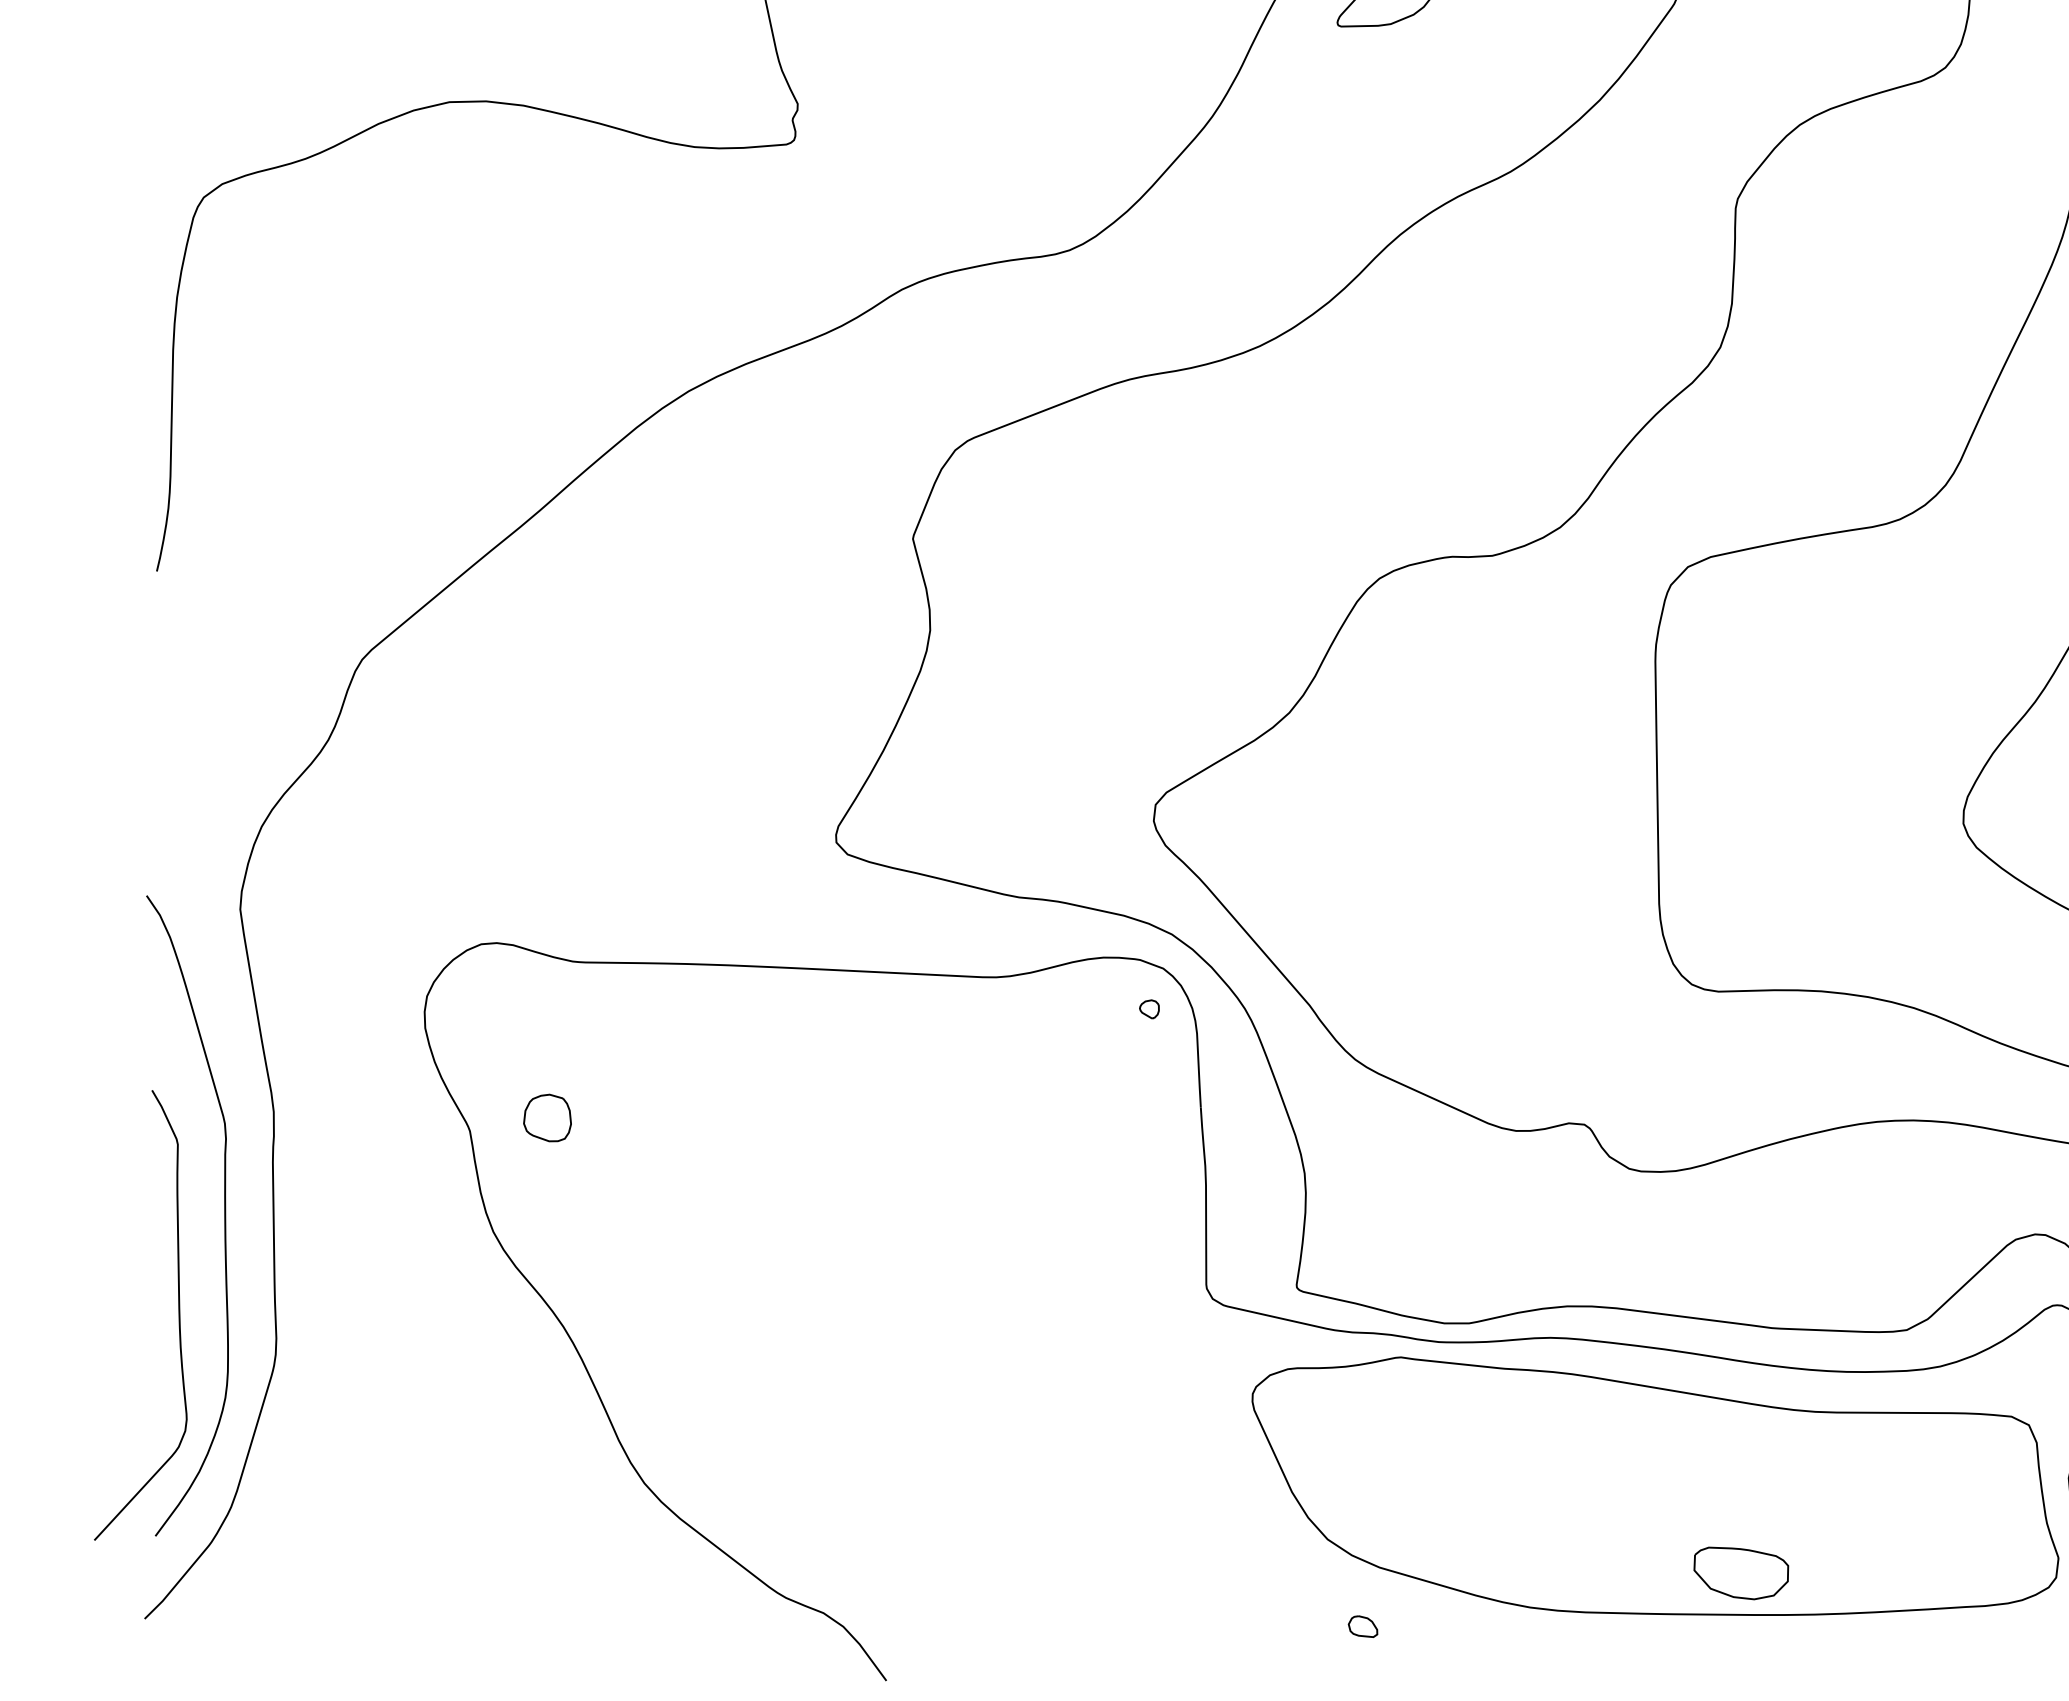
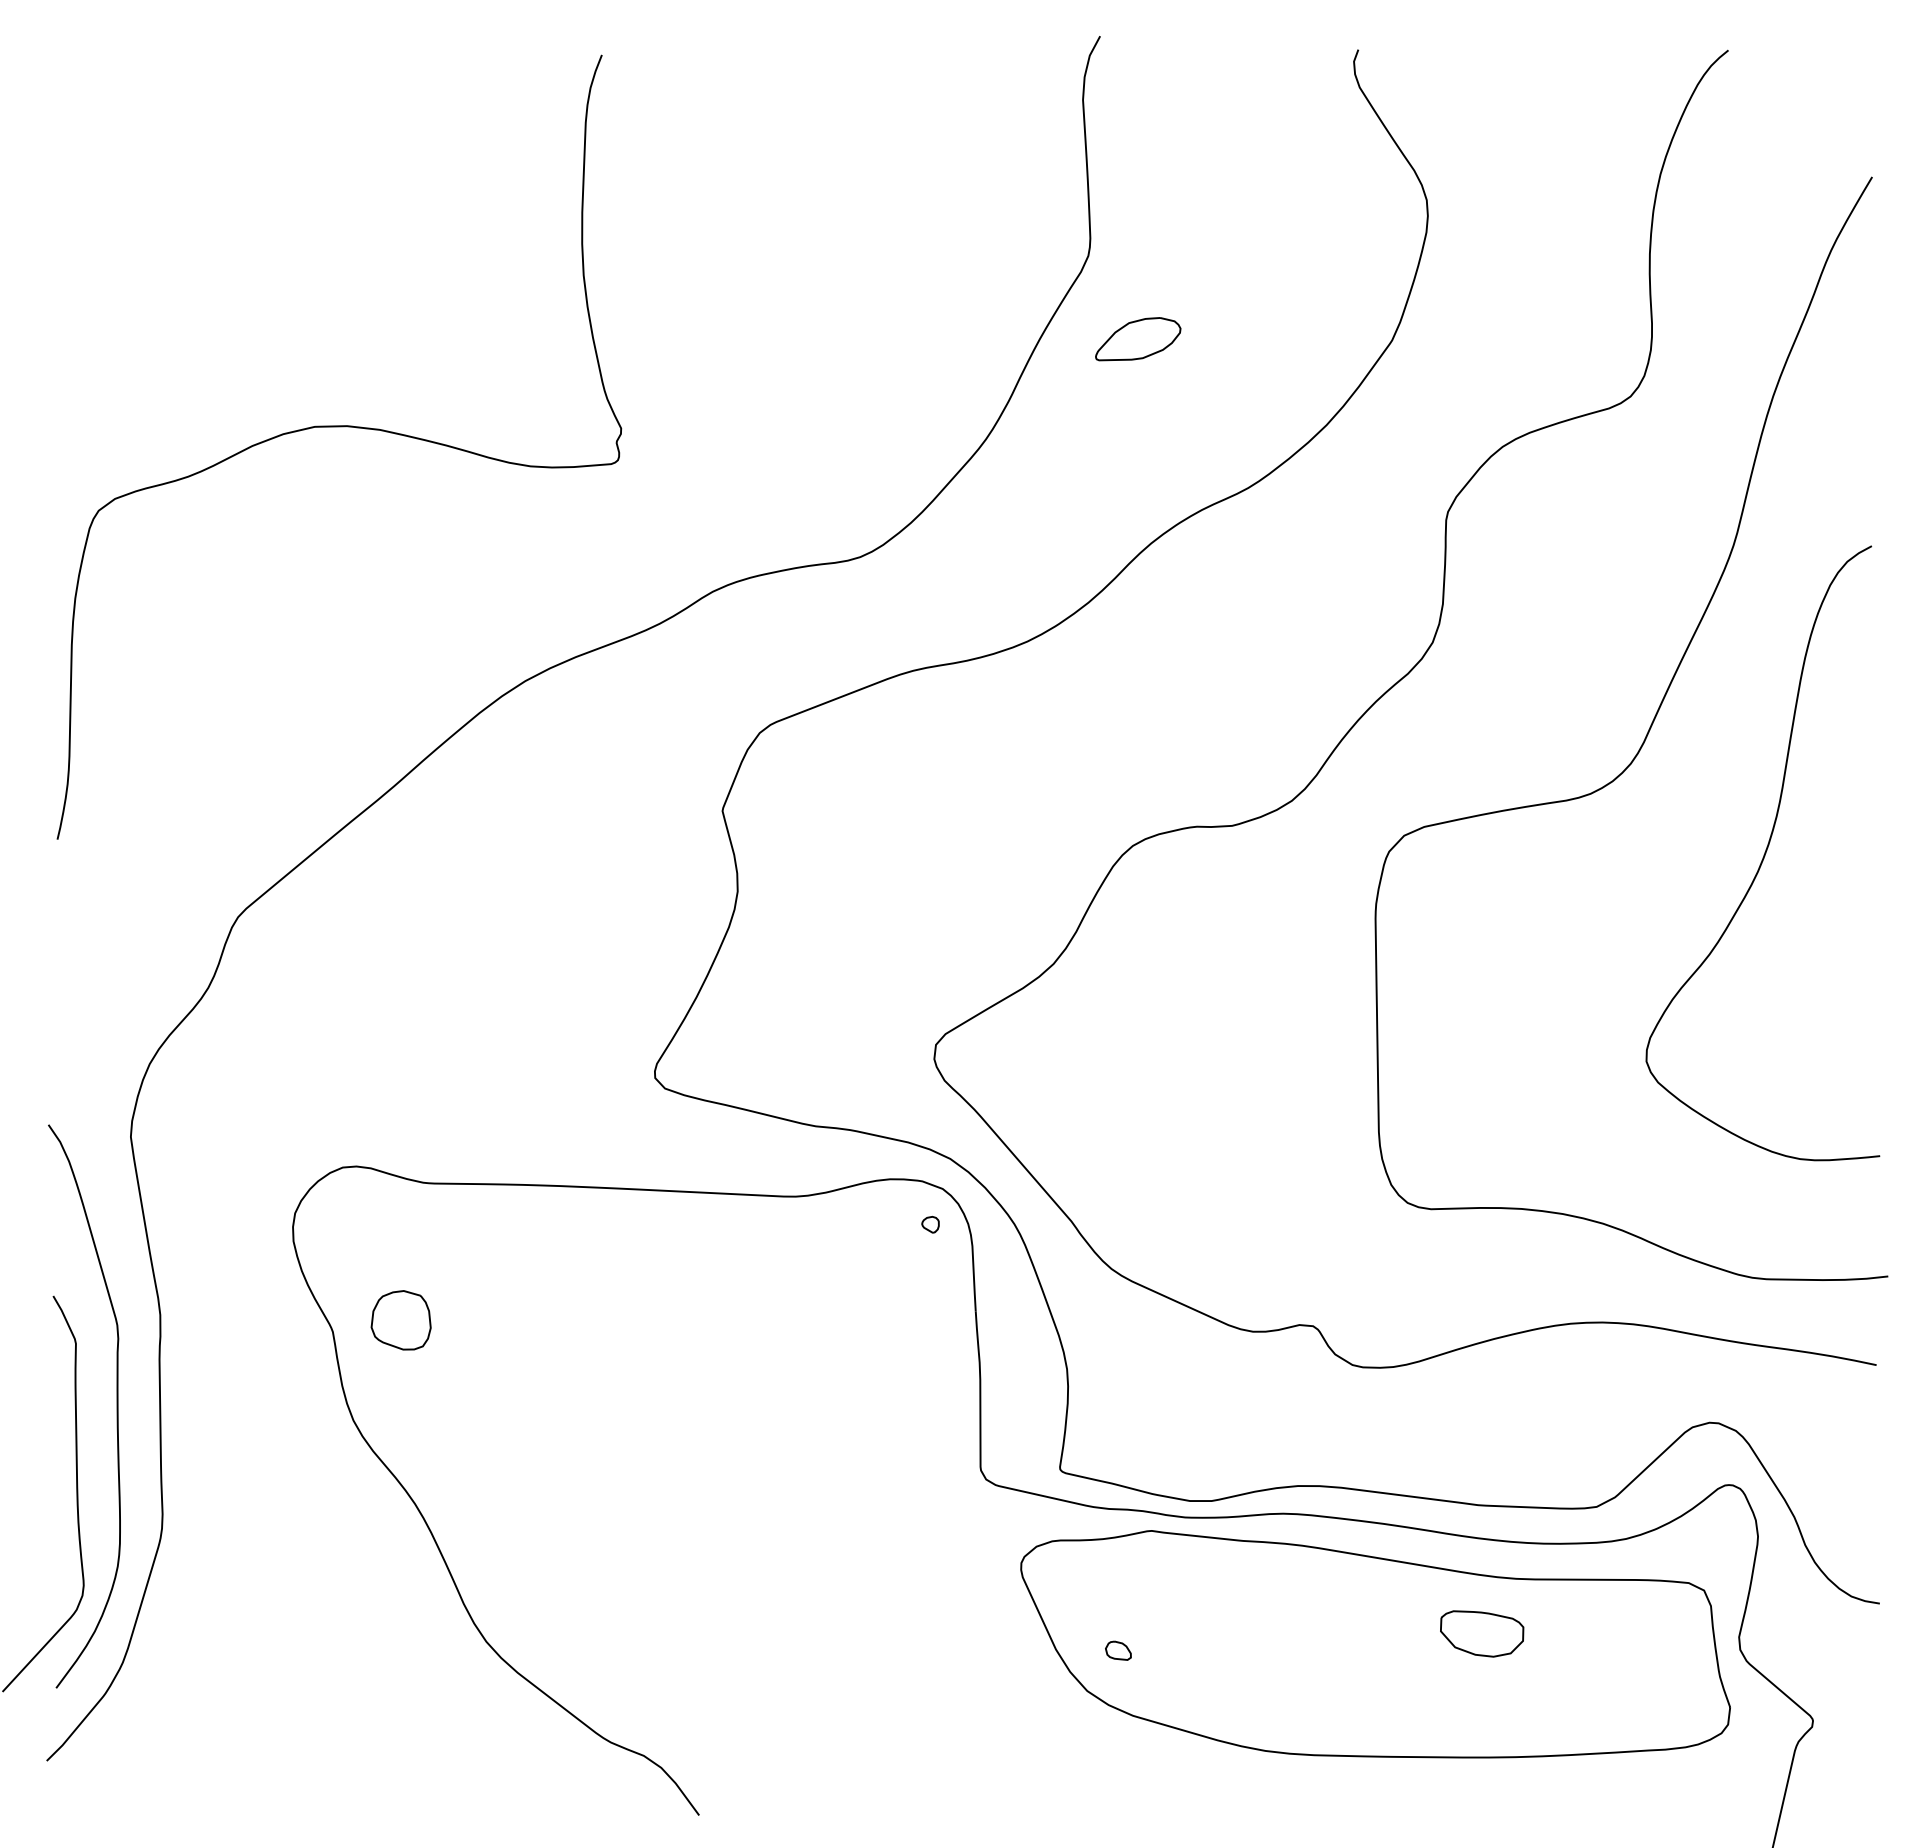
part: (546, 1118) -> (400, 1320), size x1.43
part: (1741, 1572) -> (1482, 1633), moved
part: (1363, 1626) -> (1118, 1650), moved

